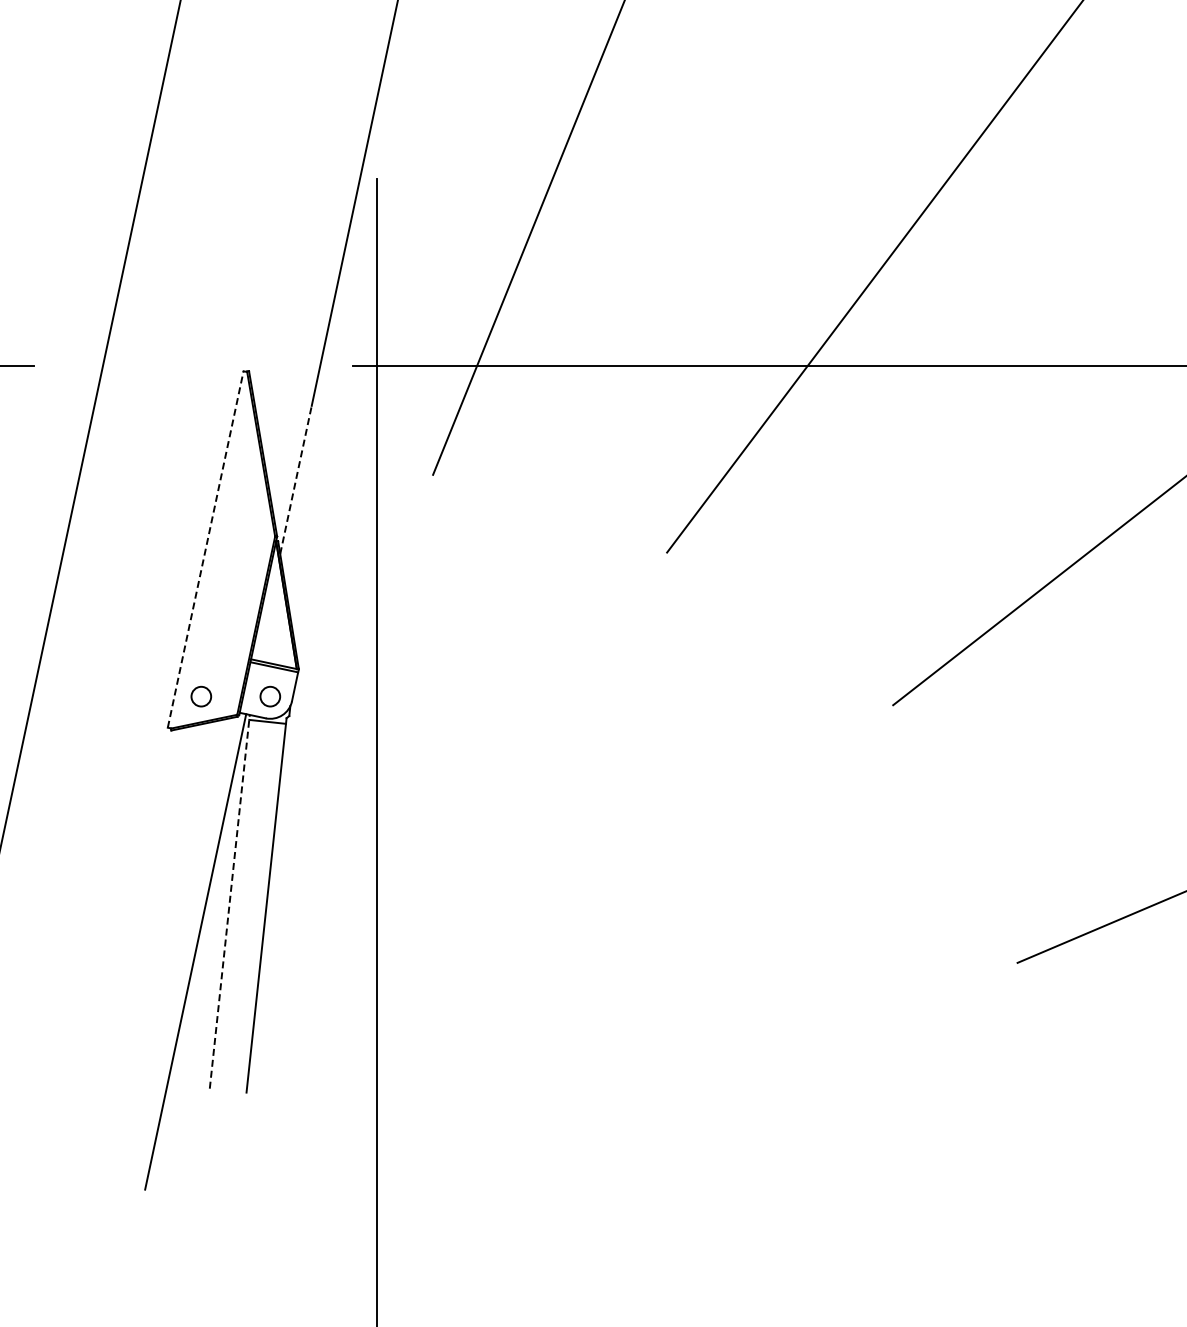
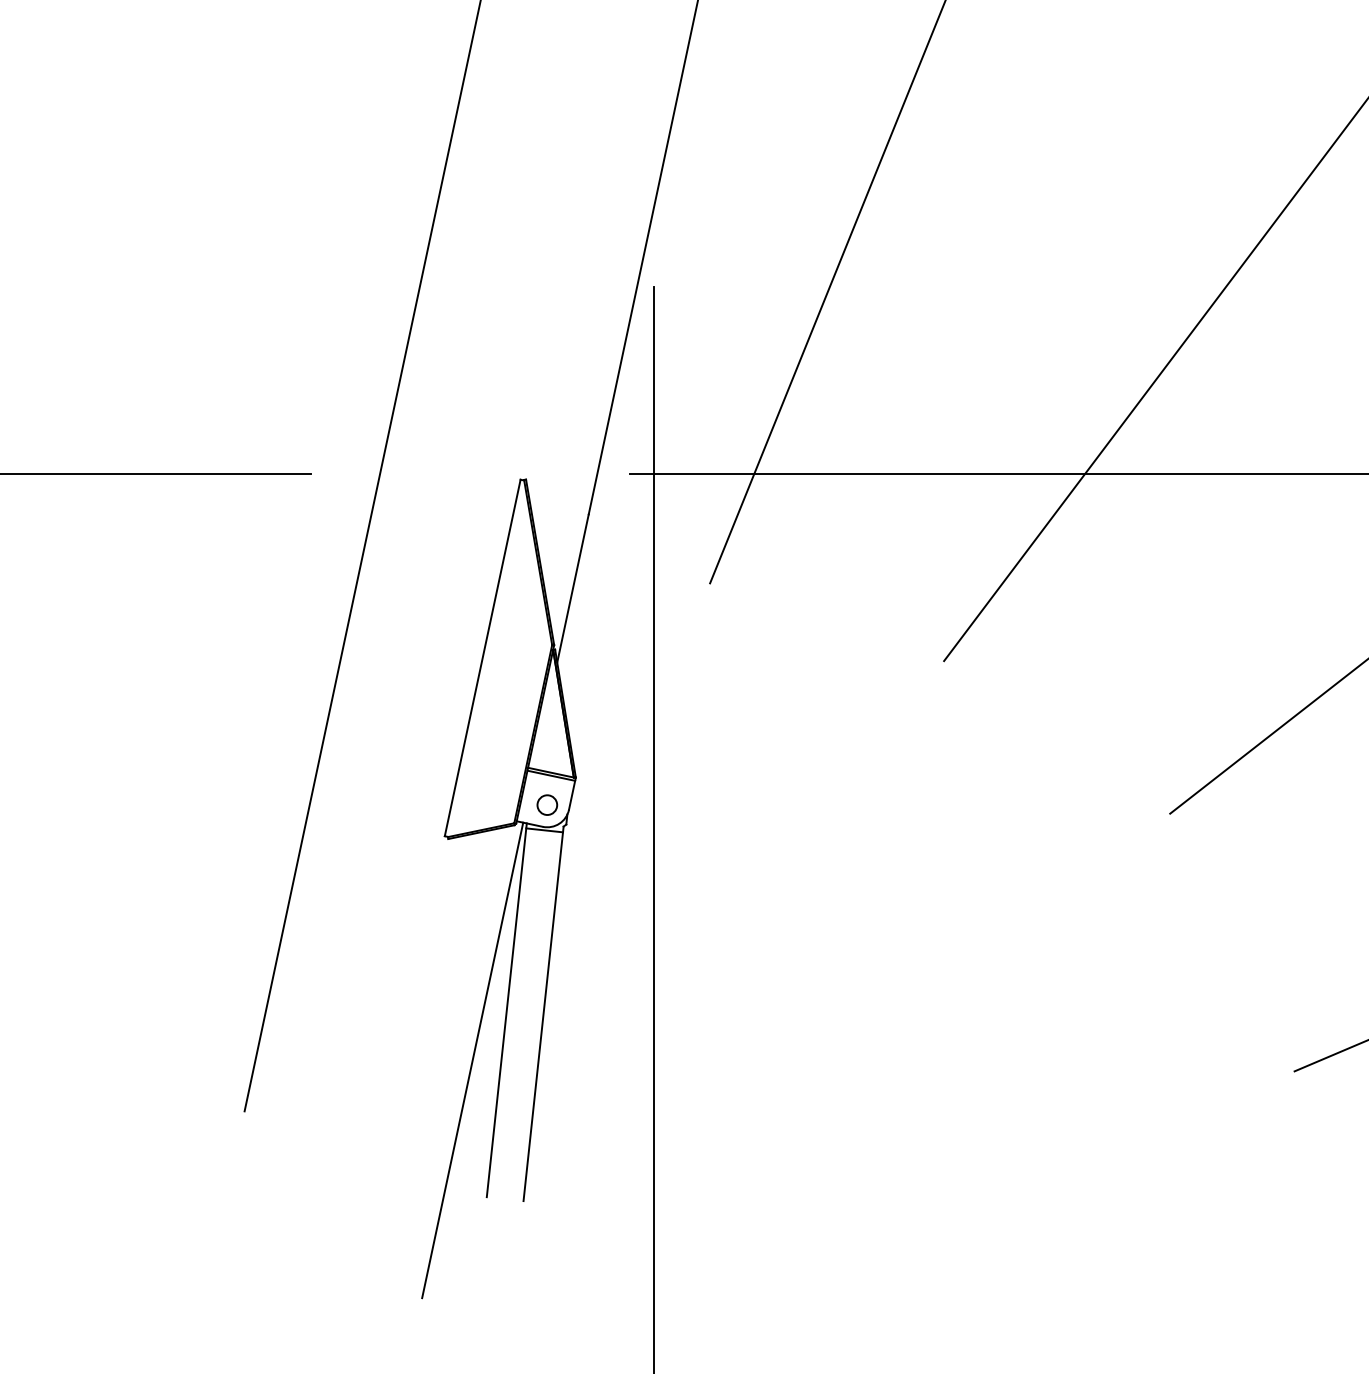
line: (296, 480) -> (573, 588), dashed -> solid
line: (205, 549) -> (482, 657), dashed -> solid
circle: (201, 696) -> (478, 804), removed
line: (229, 902) -> (506, 1010), dashed -> solid

